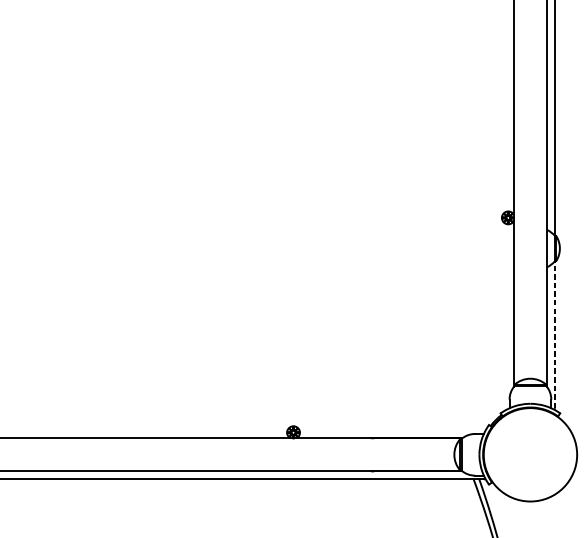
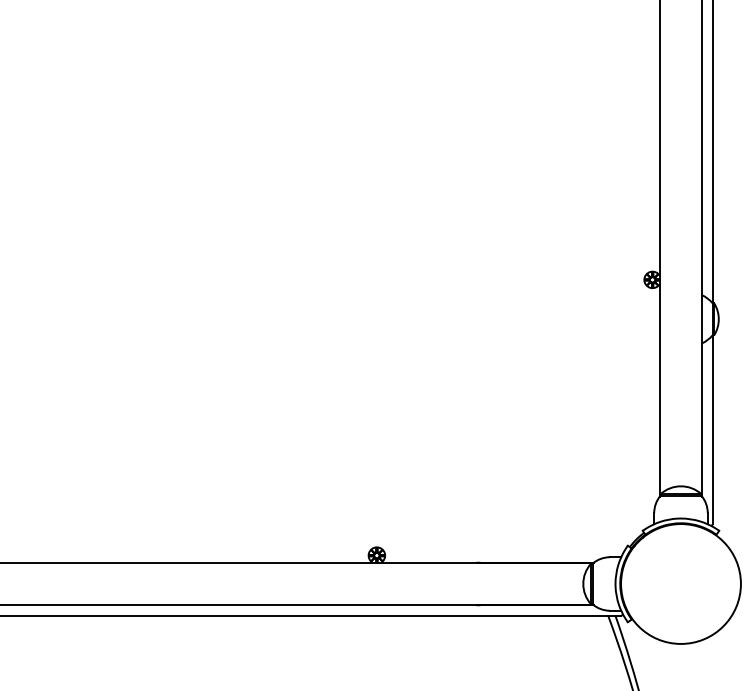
line: (554, 334) -> (712, 429), dashed -> solid

